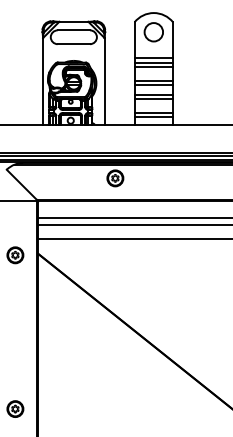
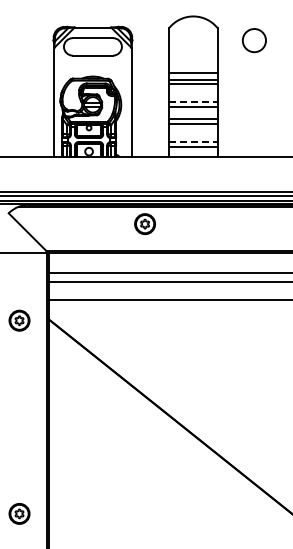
circle: (153, 32) -> (253, 40), moved
line: (153, 81) -> (193, 102), solid -> dashed
line: (153, 112) -> (193, 141), solid -> dashed

